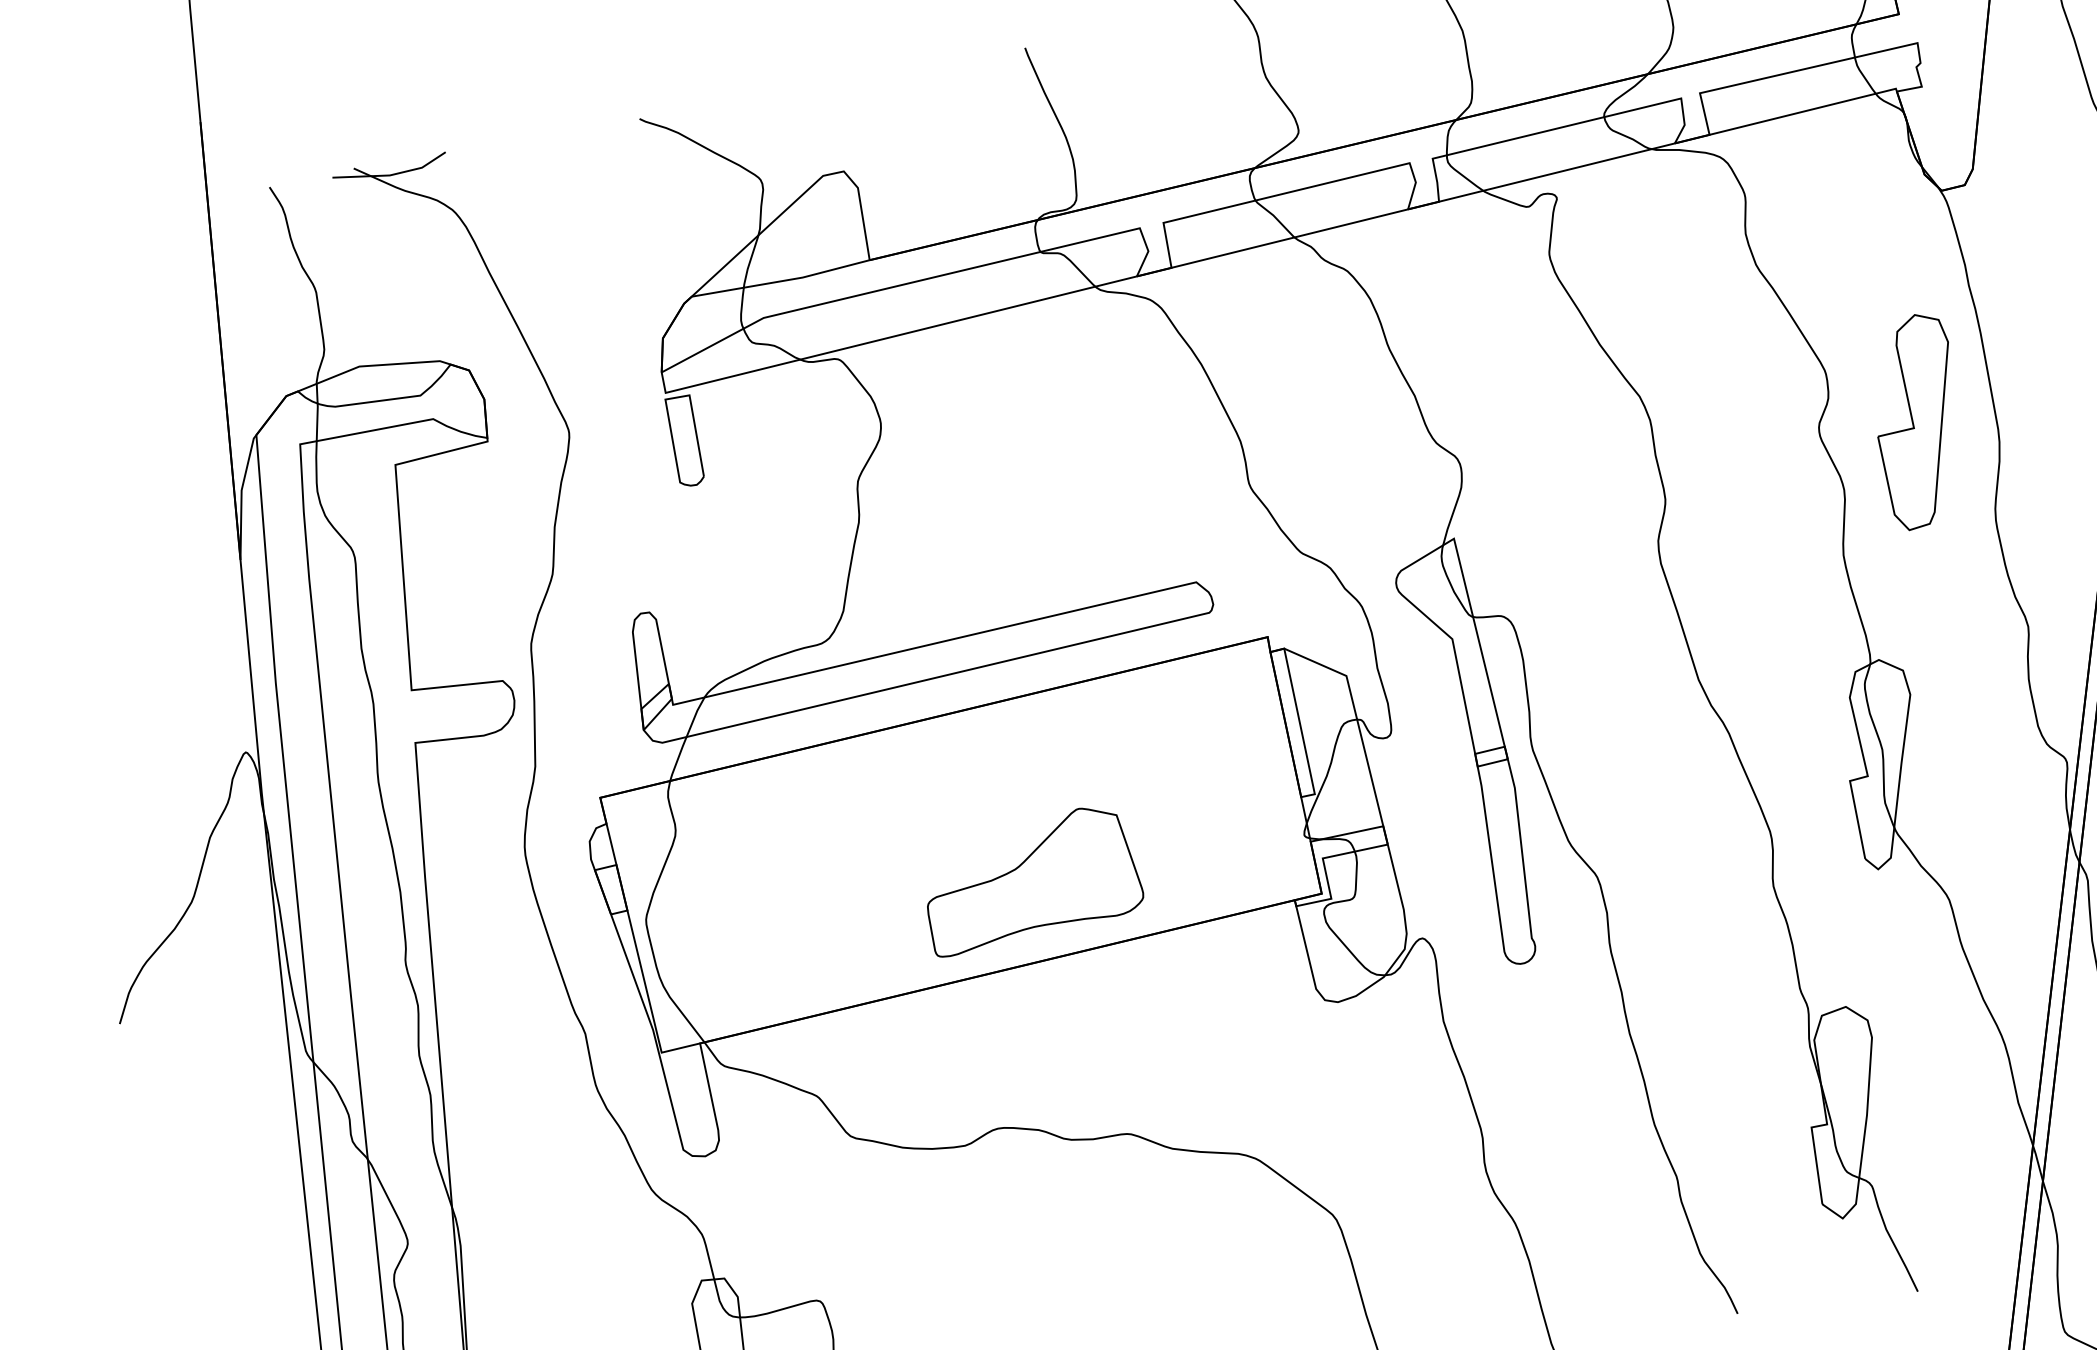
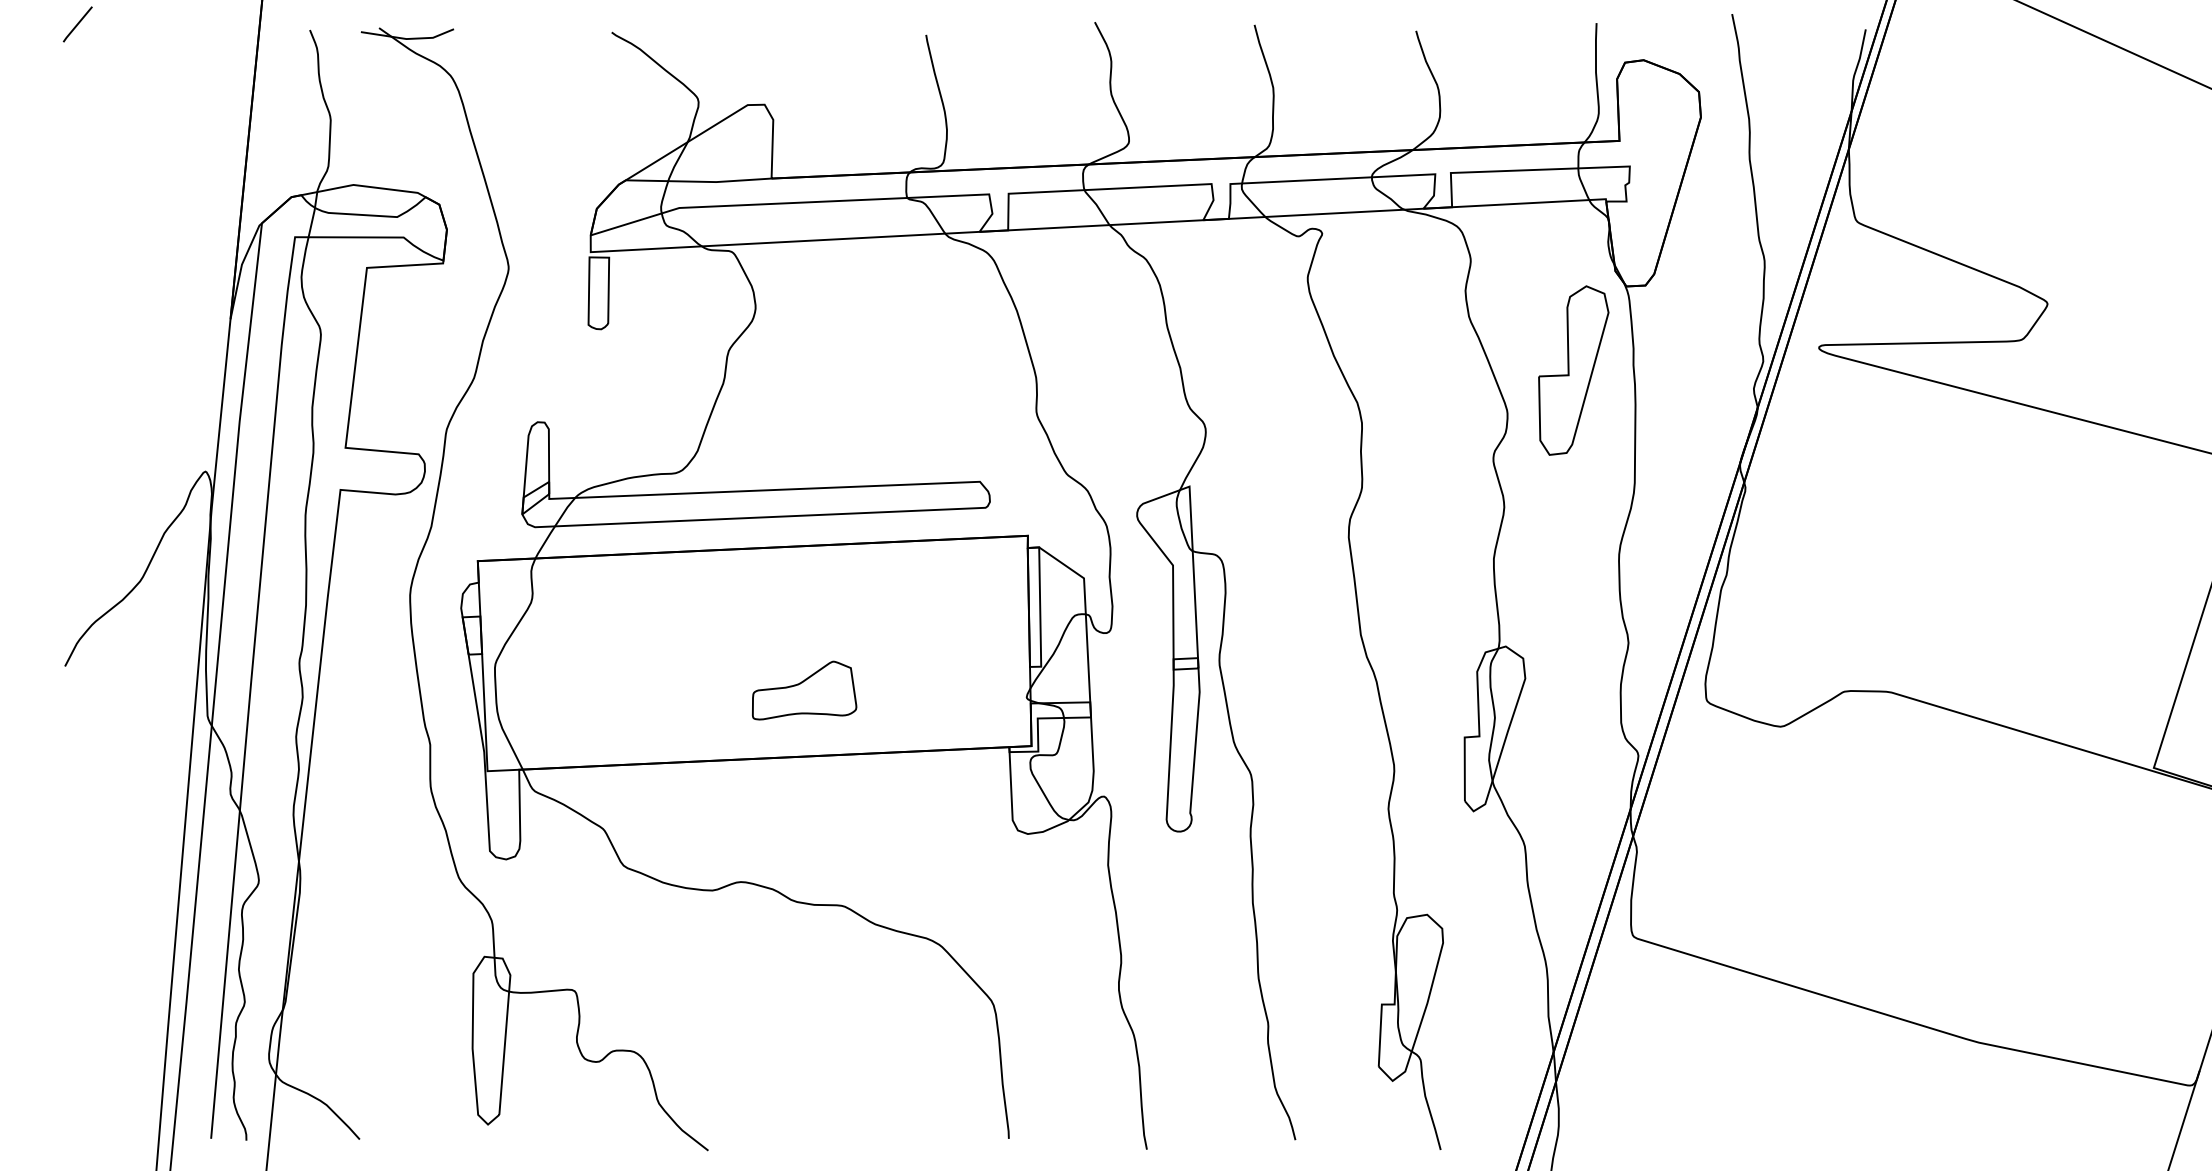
part: (1918, 421) -> (1573, 370), moved
part: (1030, 879) -> (804, 690), size x0.6

